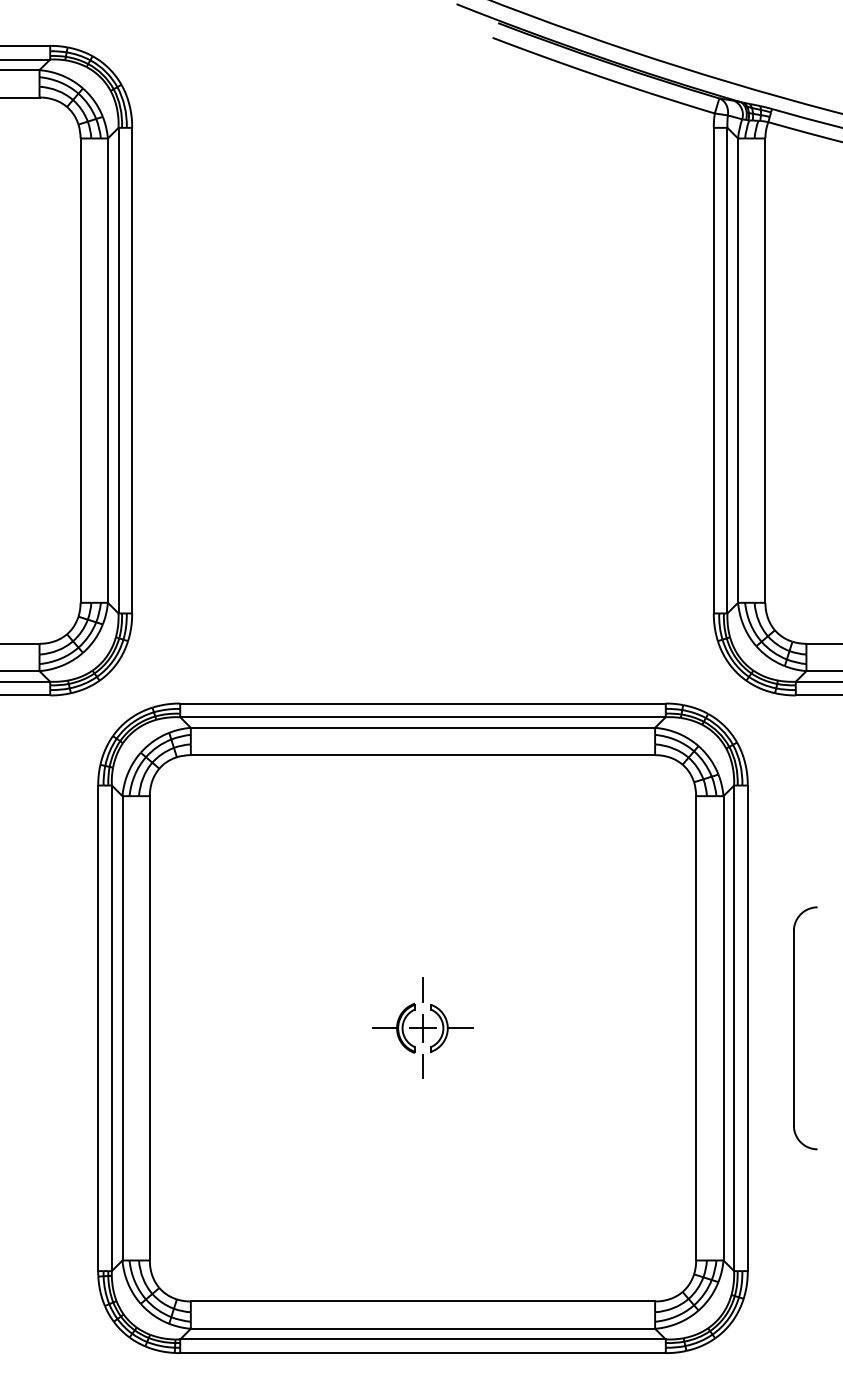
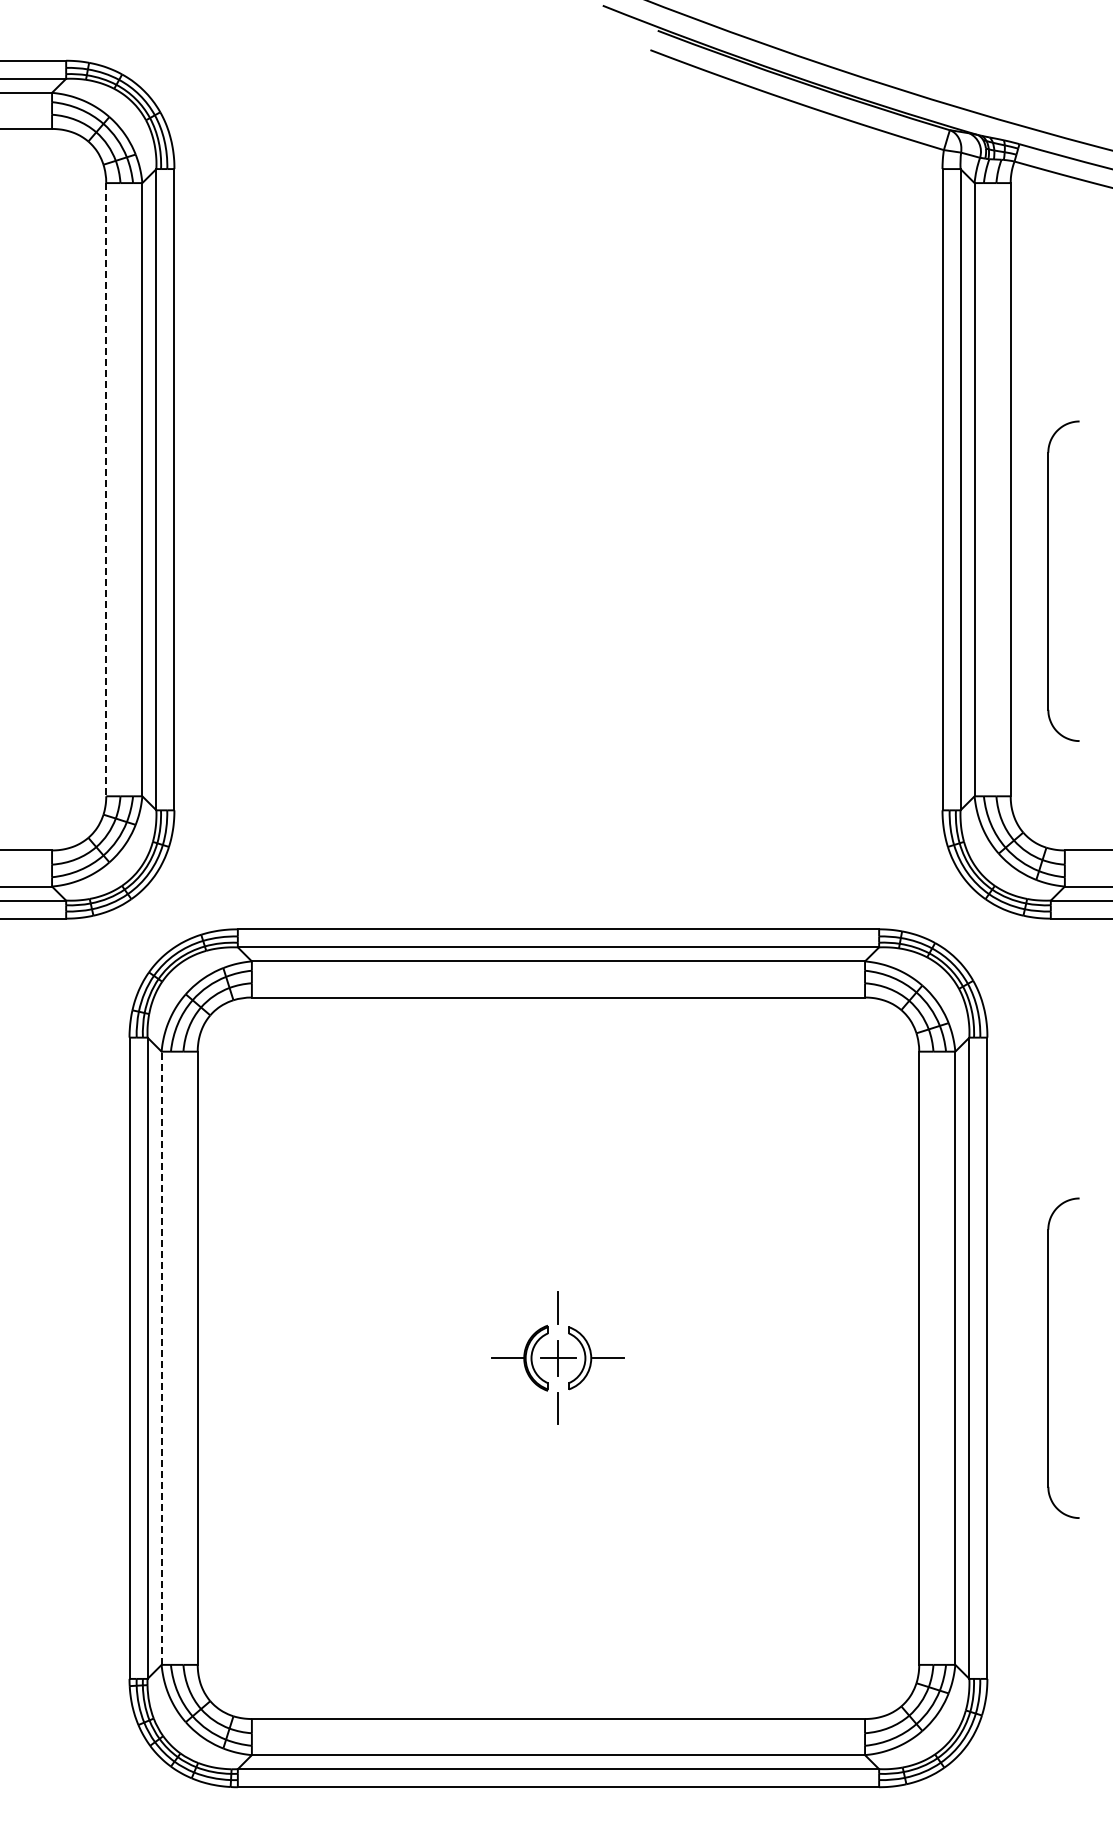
line: (80, 370) -> (106, 489), solid -> dashed
part: (794, 439) -> (1048, 580), added
line: (122, 1028) -> (161, 1358), solid -> dashed

